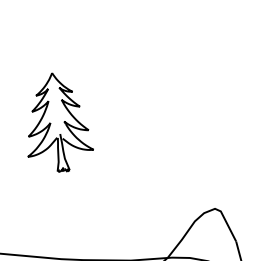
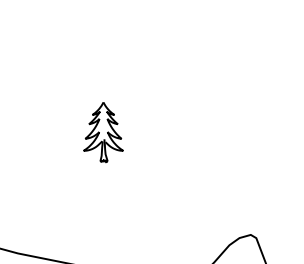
part: (57, 122) -> (103, 132), size x0.6

